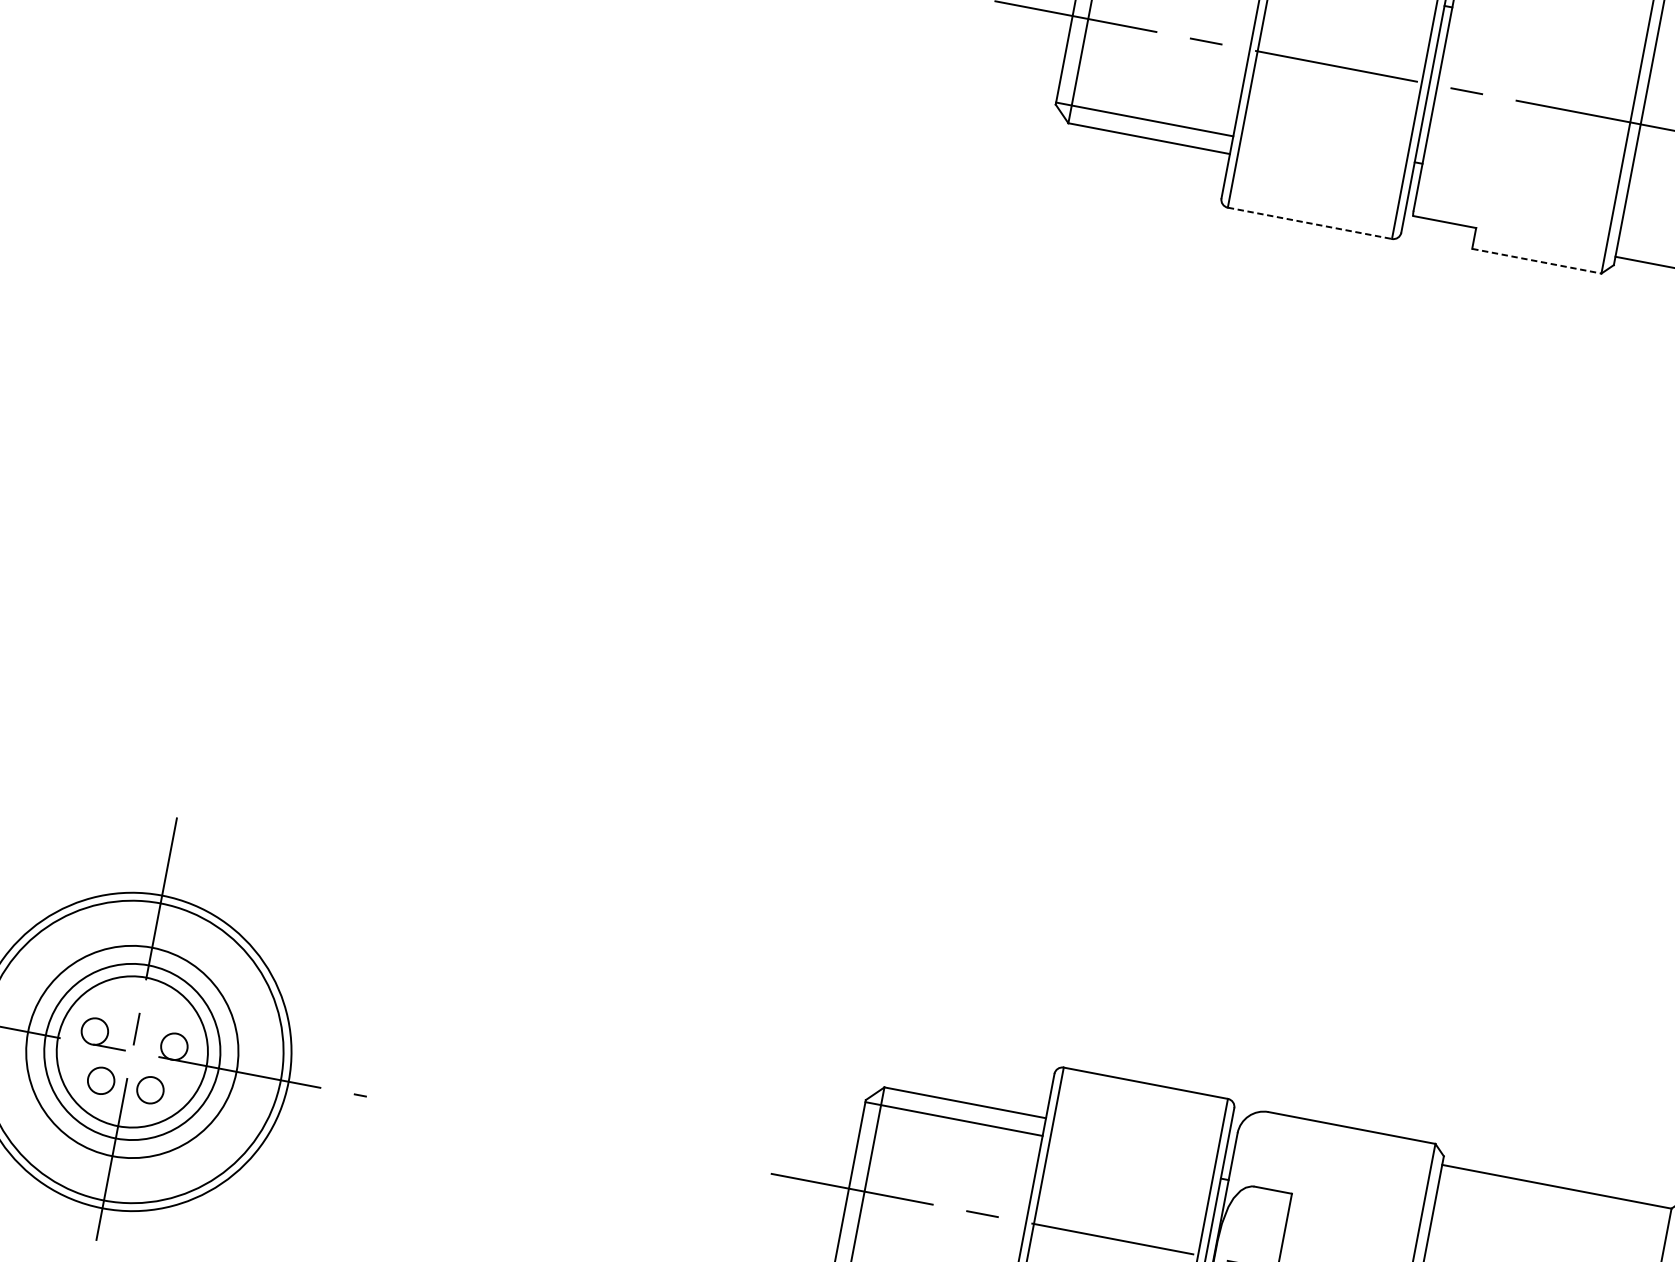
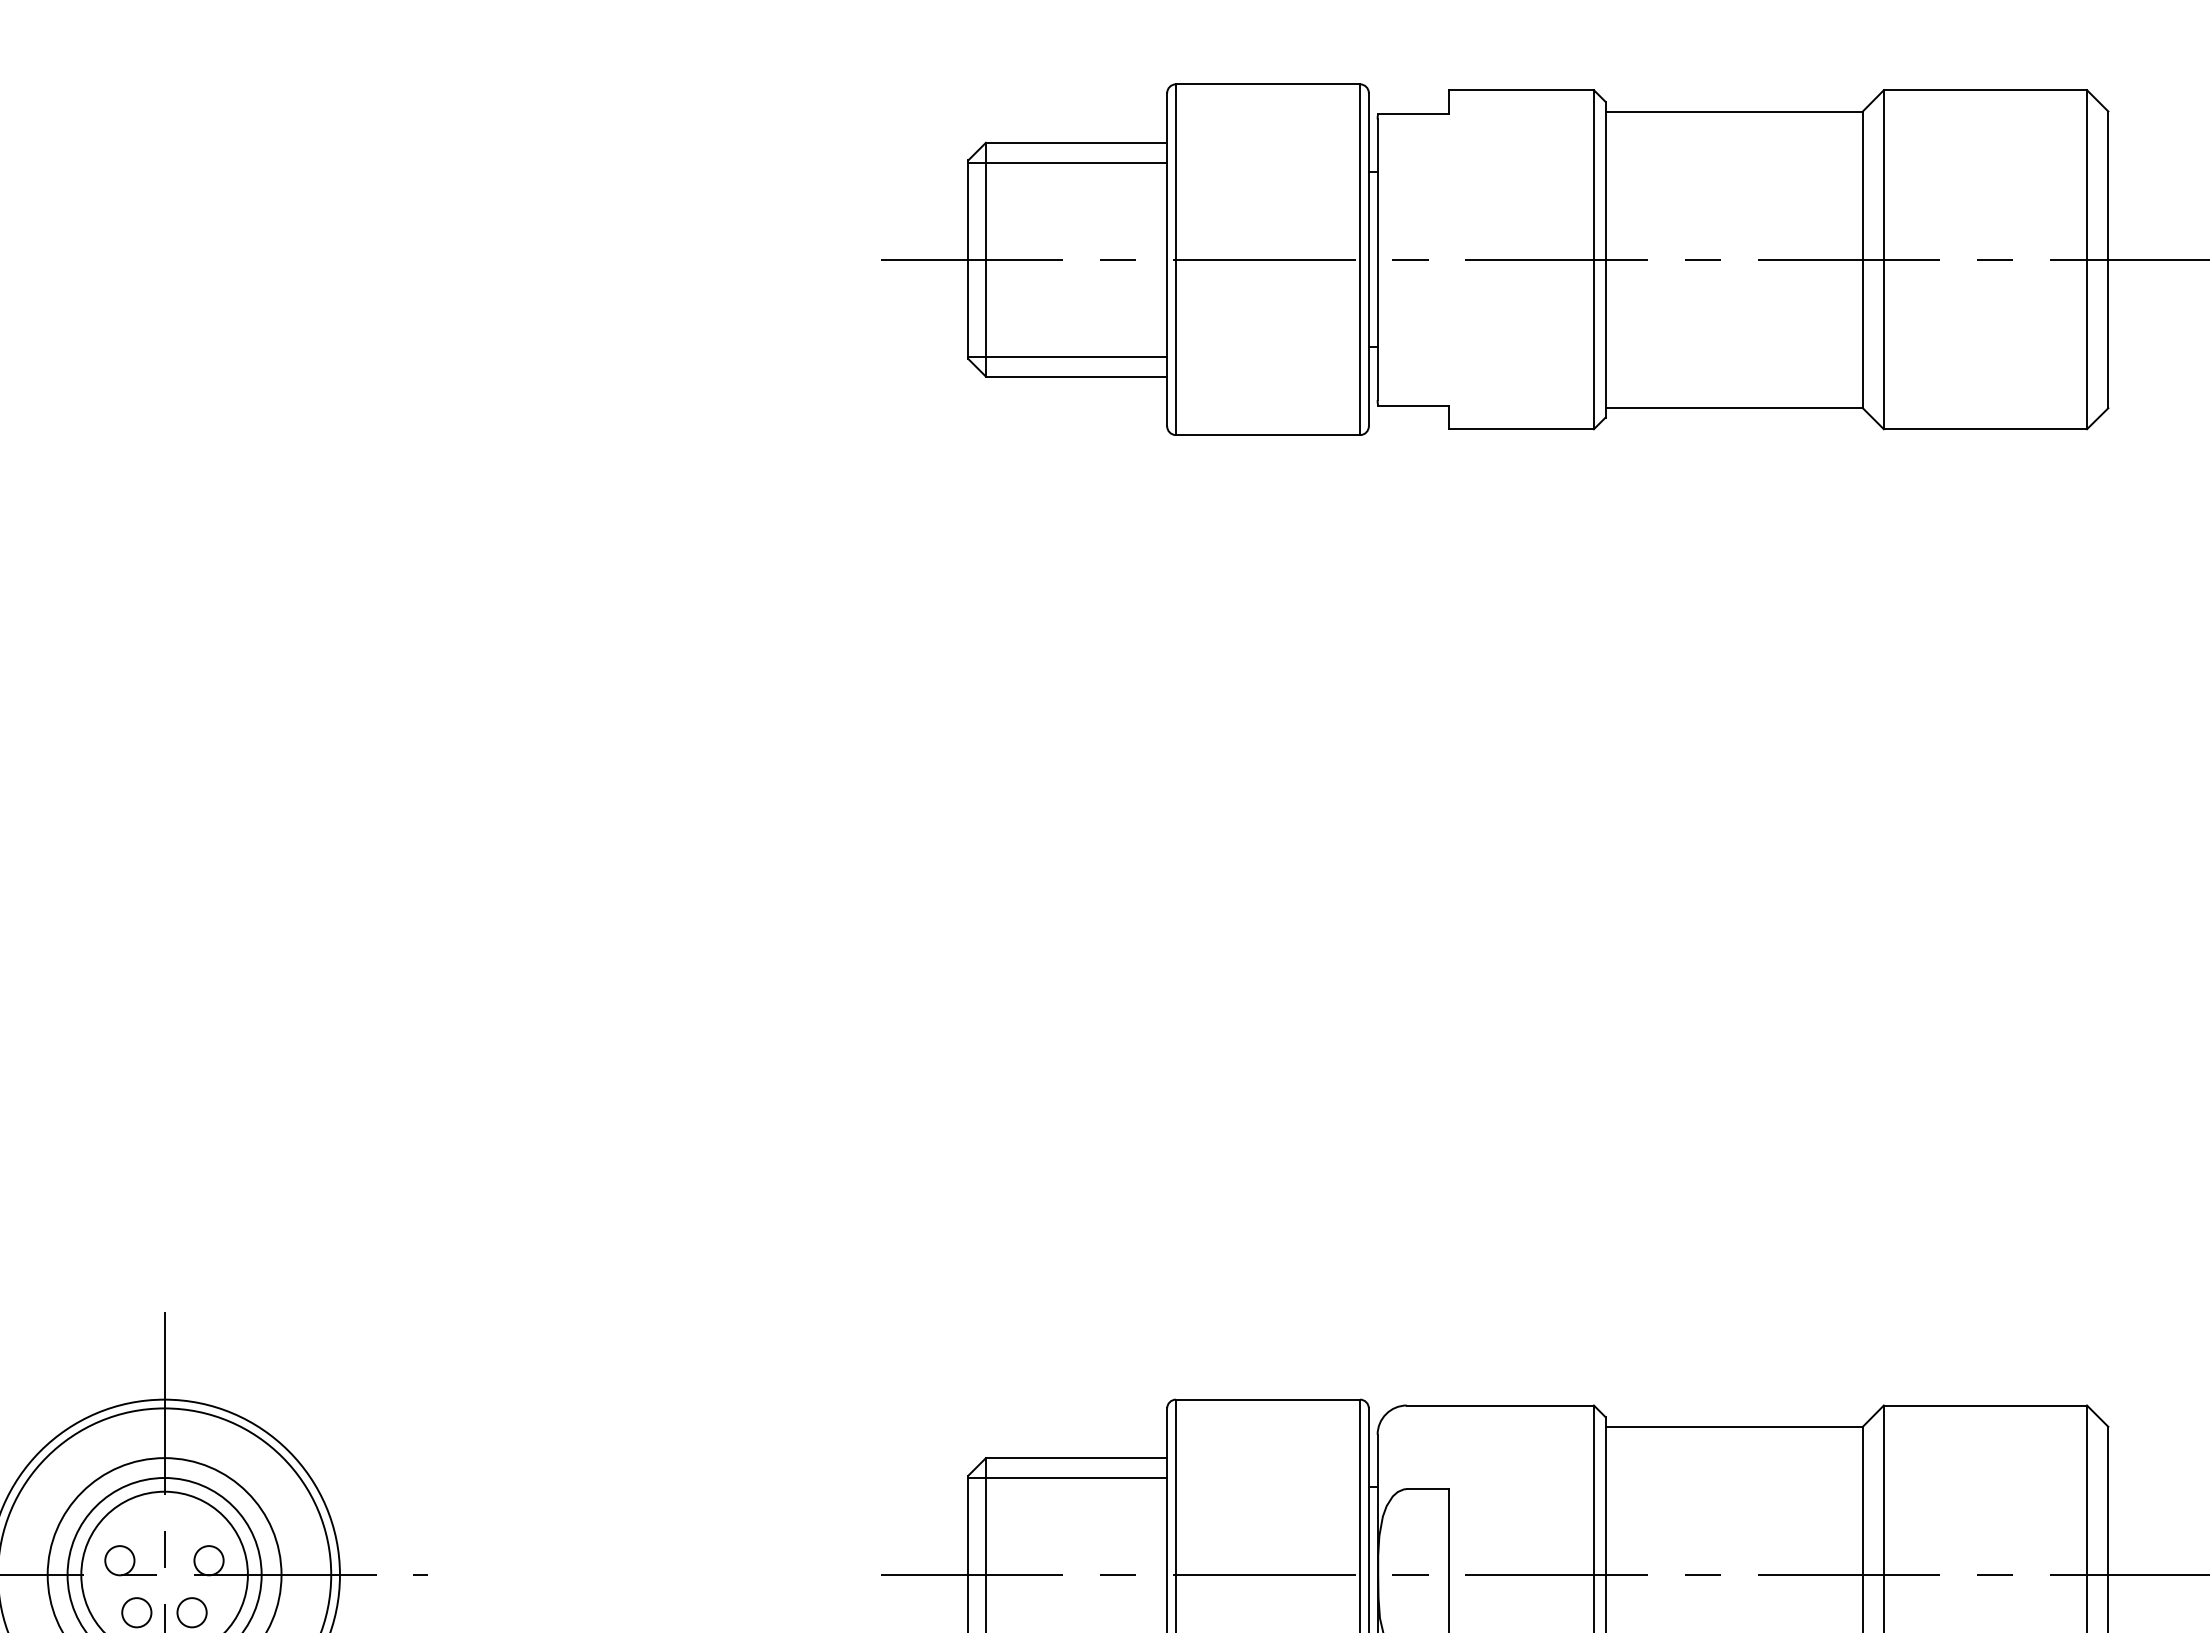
line: (1310, 223) -> (1268, 435), dashed -> solid
line: (1536, 261) -> (1521, 429), dashed -> solid

